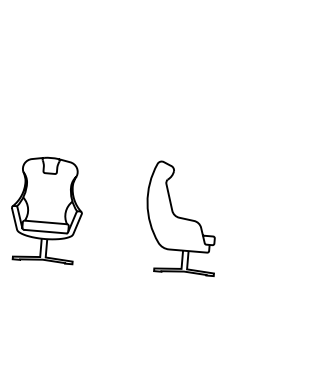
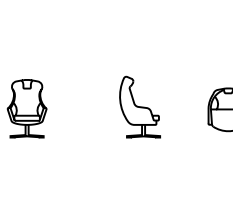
part: (181, 217) -> (139, 106), moved

